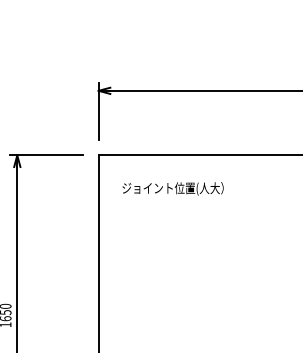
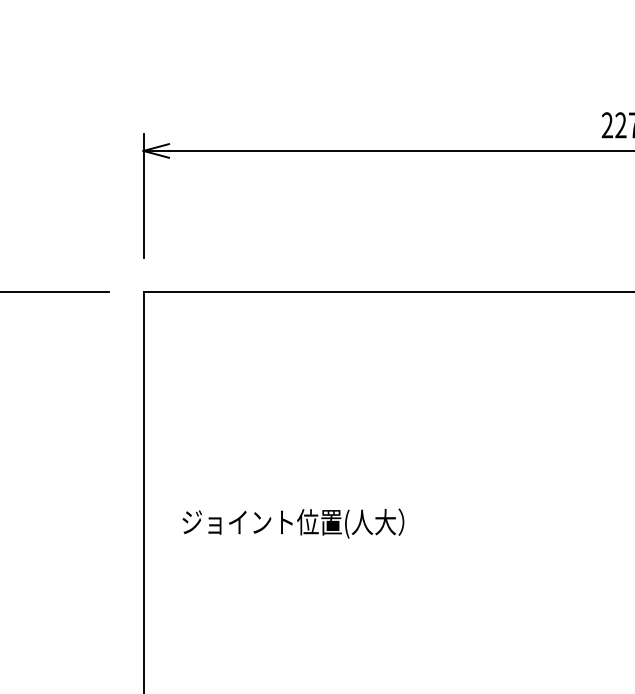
text: (172, 188) -> (292, 522), moved

